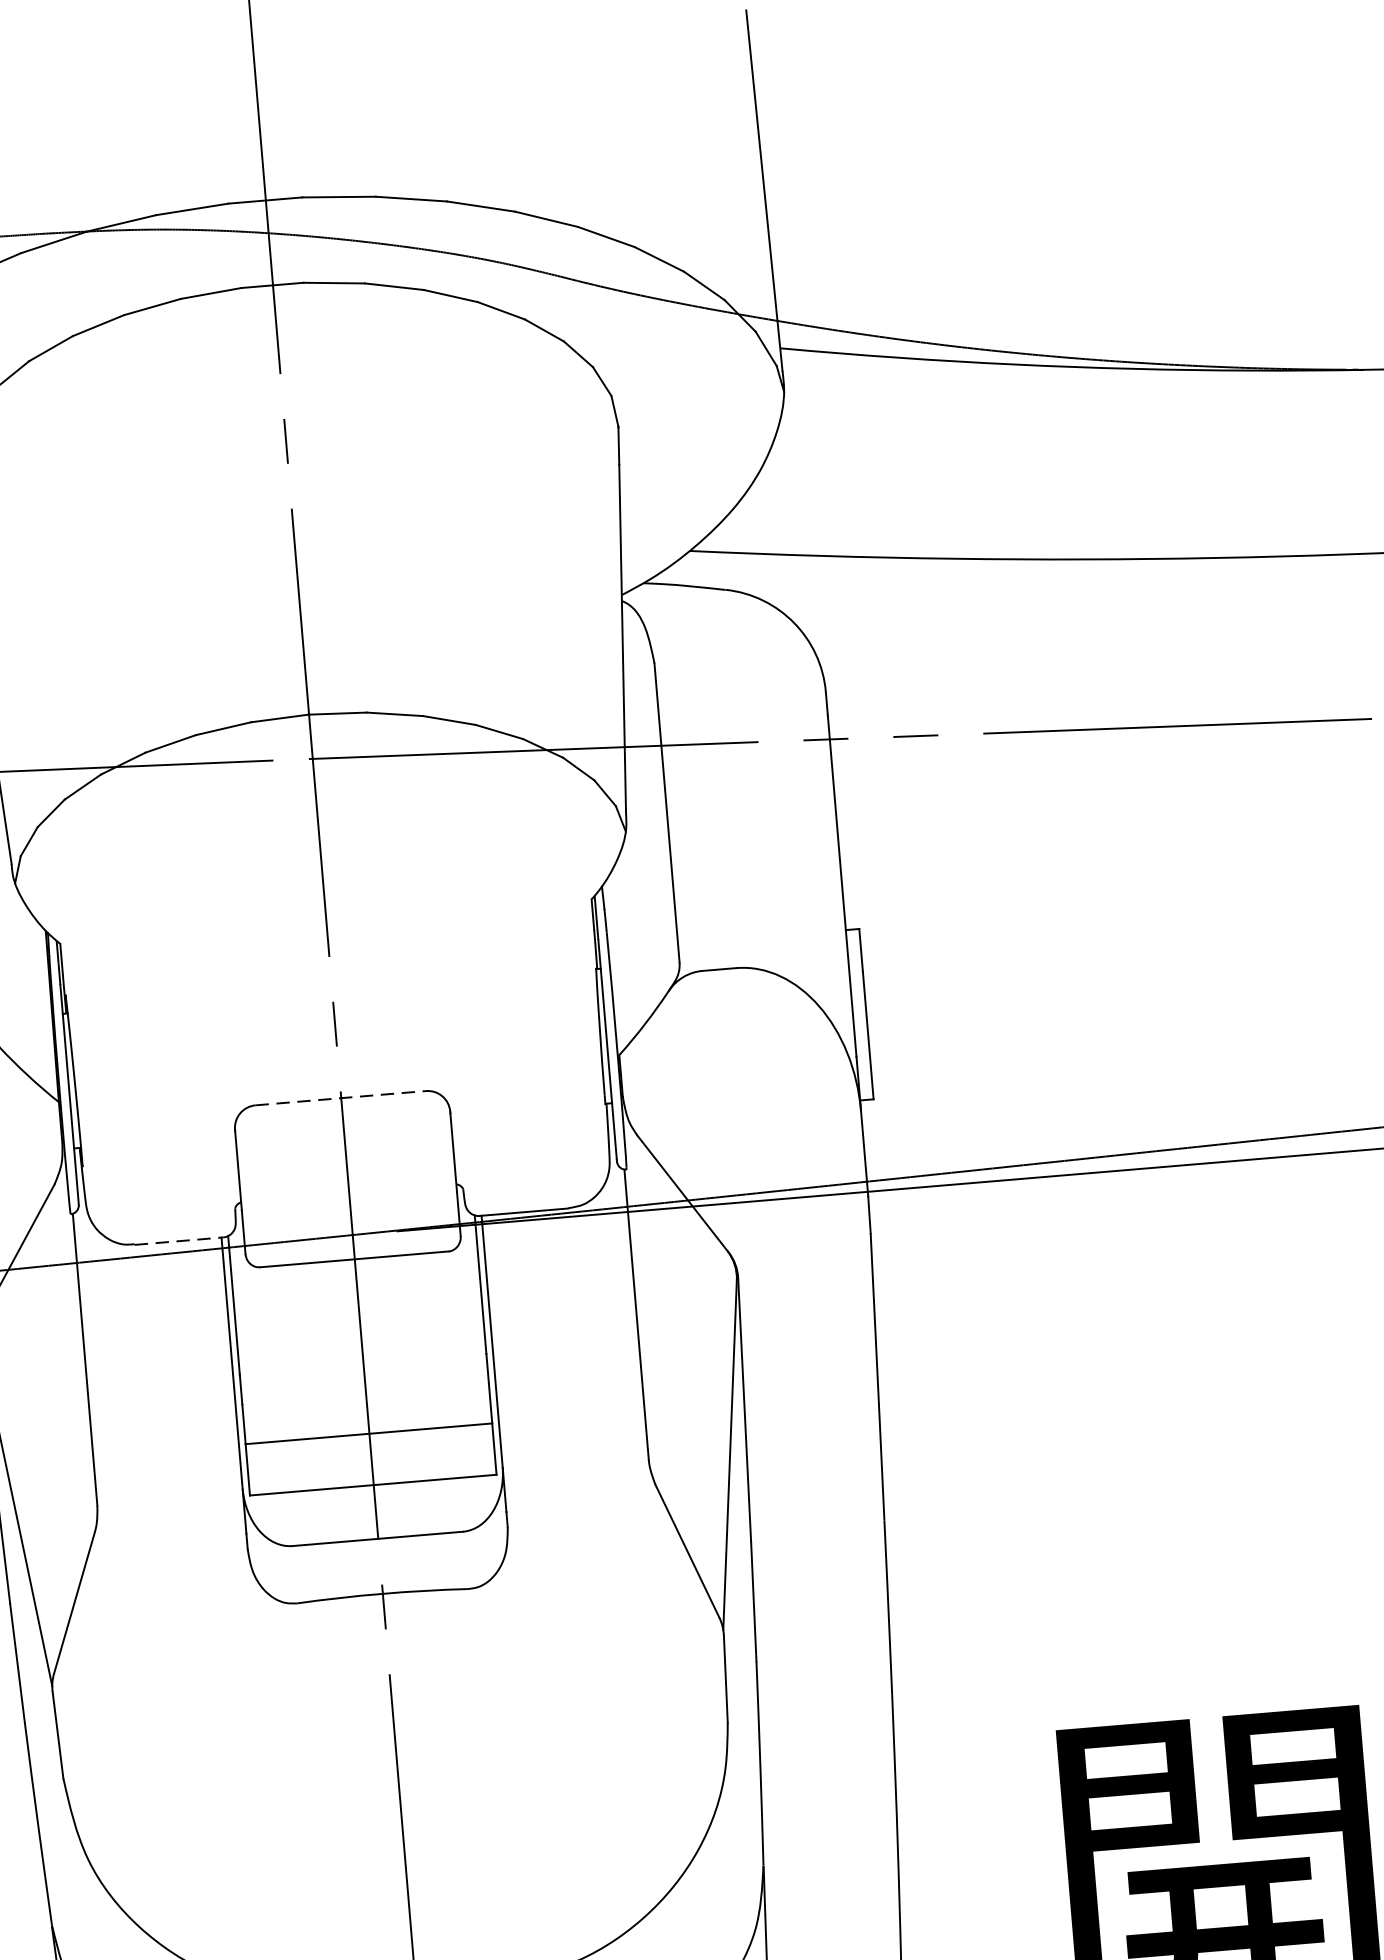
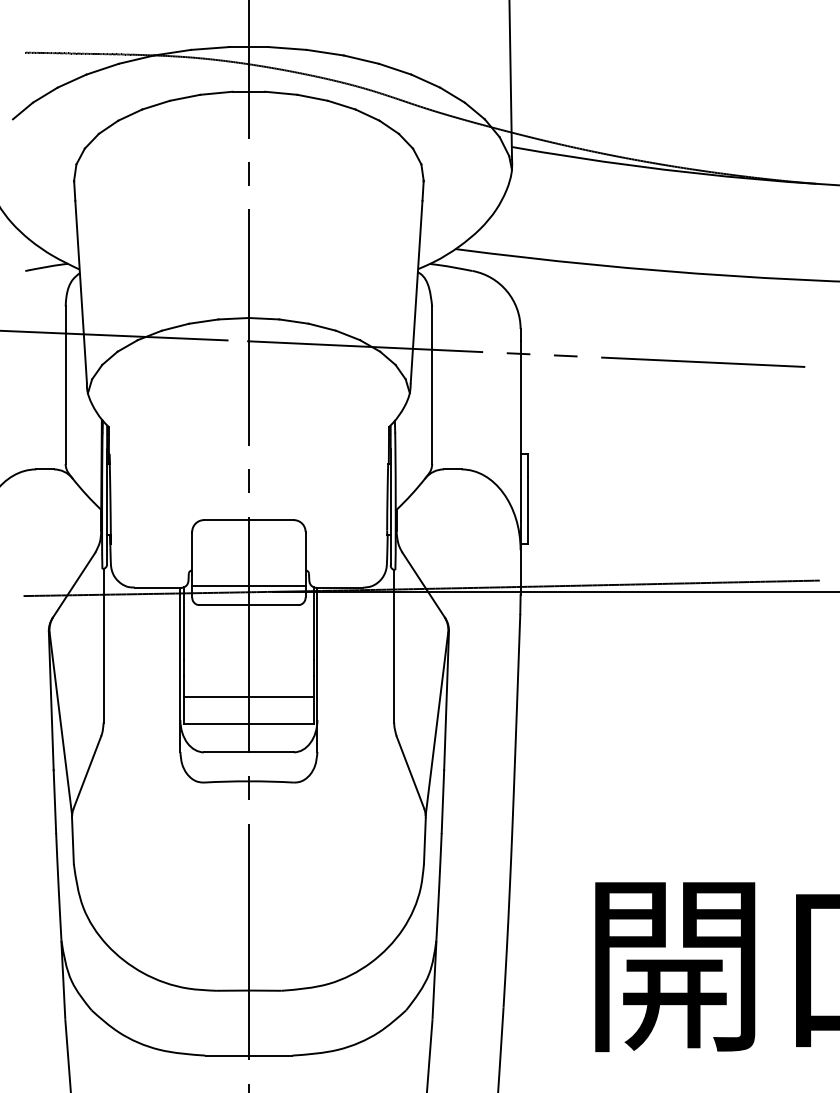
line: (340, 1098) -> (248, 520), dashed -> solid
line: (350, 1224) -> (248, 586), added
line: (179, 1240) -> (158, 587), dashed -> solid

